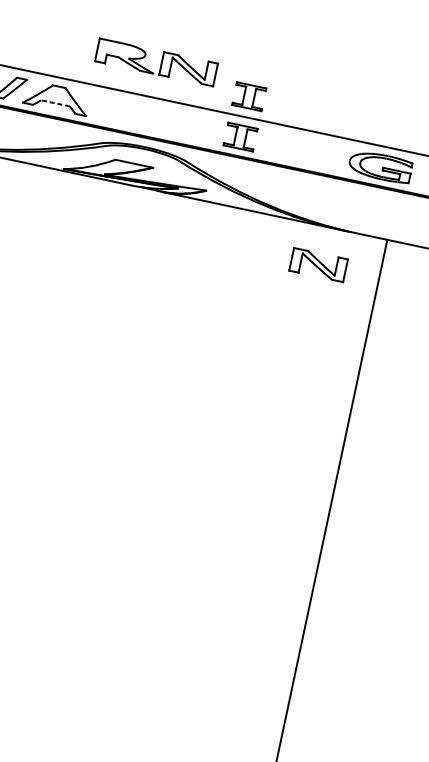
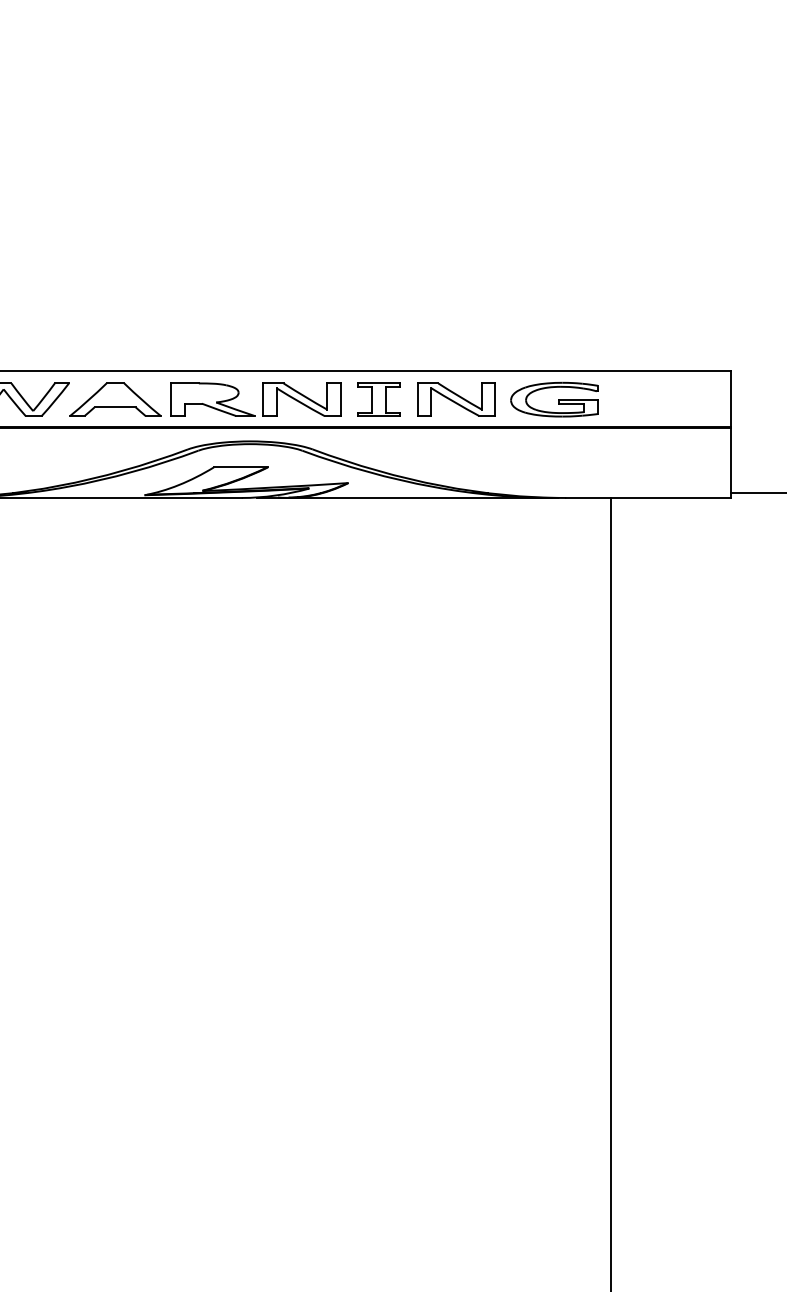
part: (161, 63) -> (262, 399), moved
part: (248, 96) -> (378, 341), removed
line: (55, 103) -> (115, 407), dashed -> solid
part: (380, 166) -> (554, 399), moved
part: (318, 264) -> (456, 399), moved

